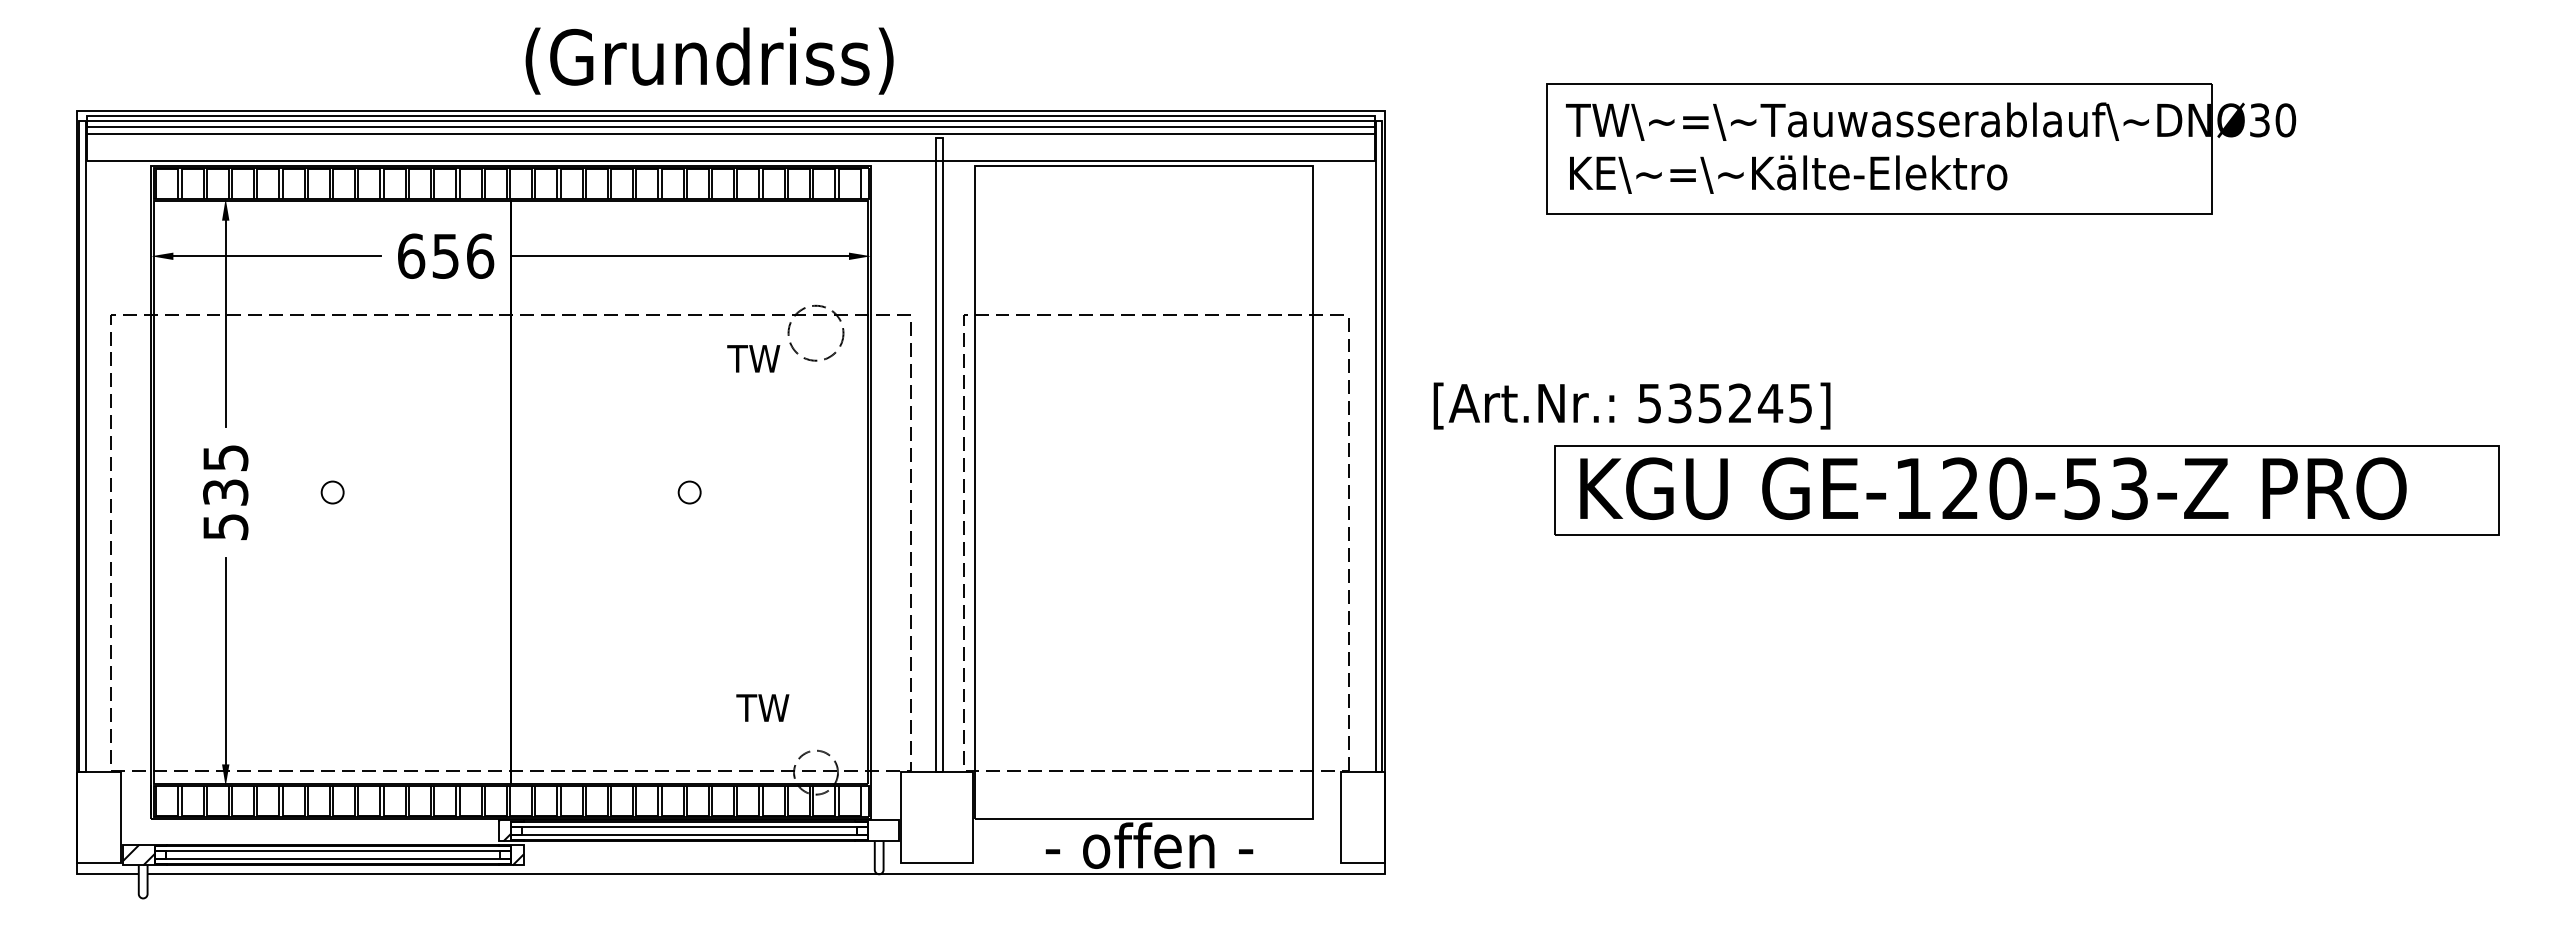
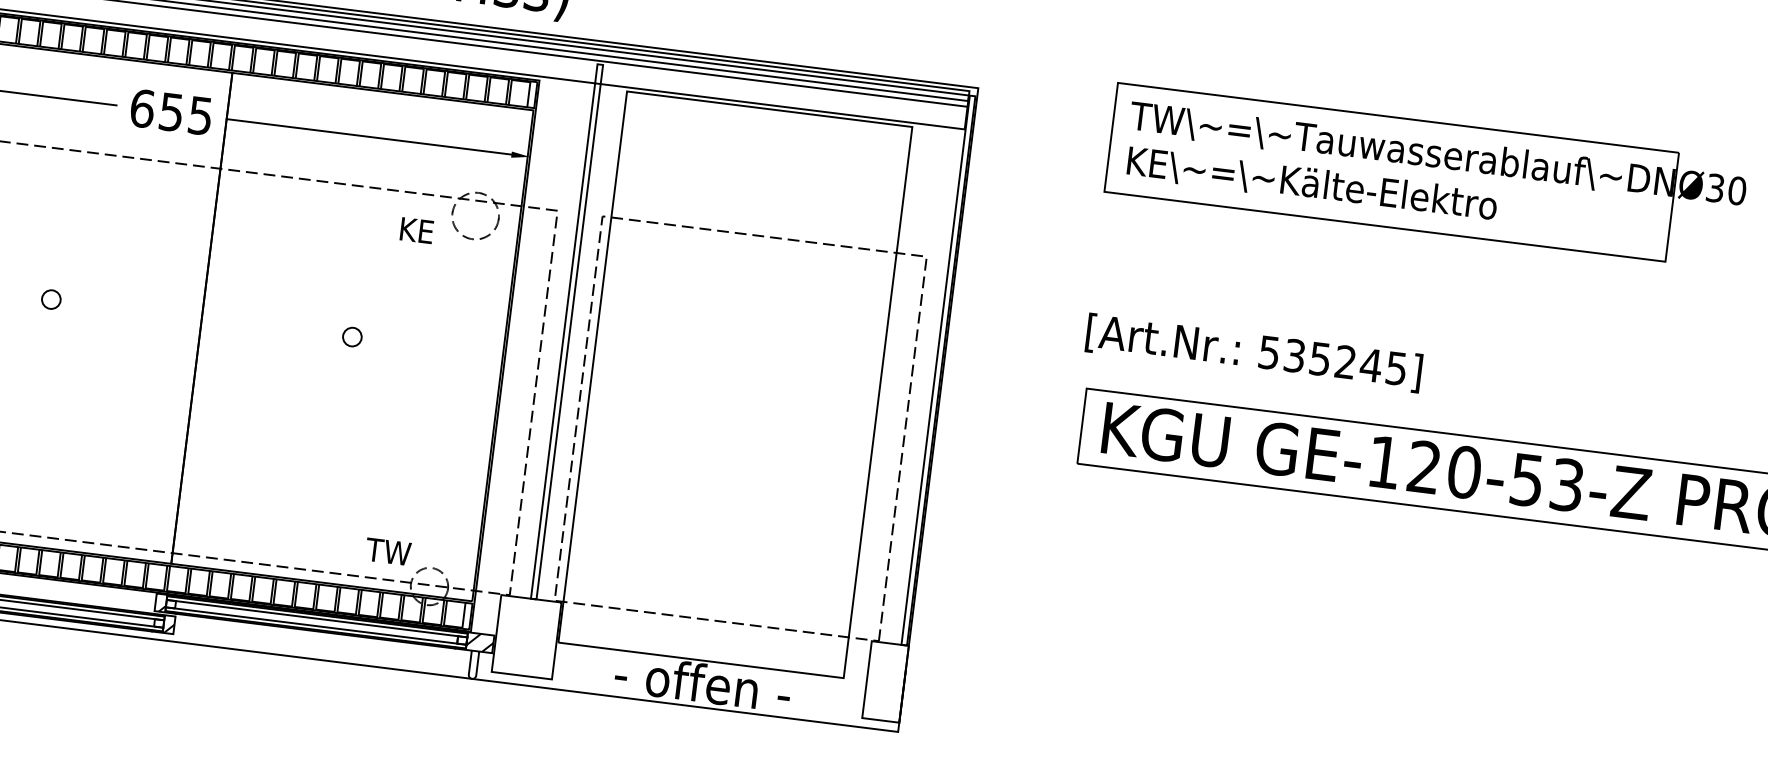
text: (480, 255) -> (200, 115), 656 -> 655
text: (753, 358) -> (420, 230), TW -> KE
text: (1631, 405) -> (1253, 352), moved
text: (762, 707) -> (388, 551), moved
hatch: (882, 830) -> (479, 642), added

